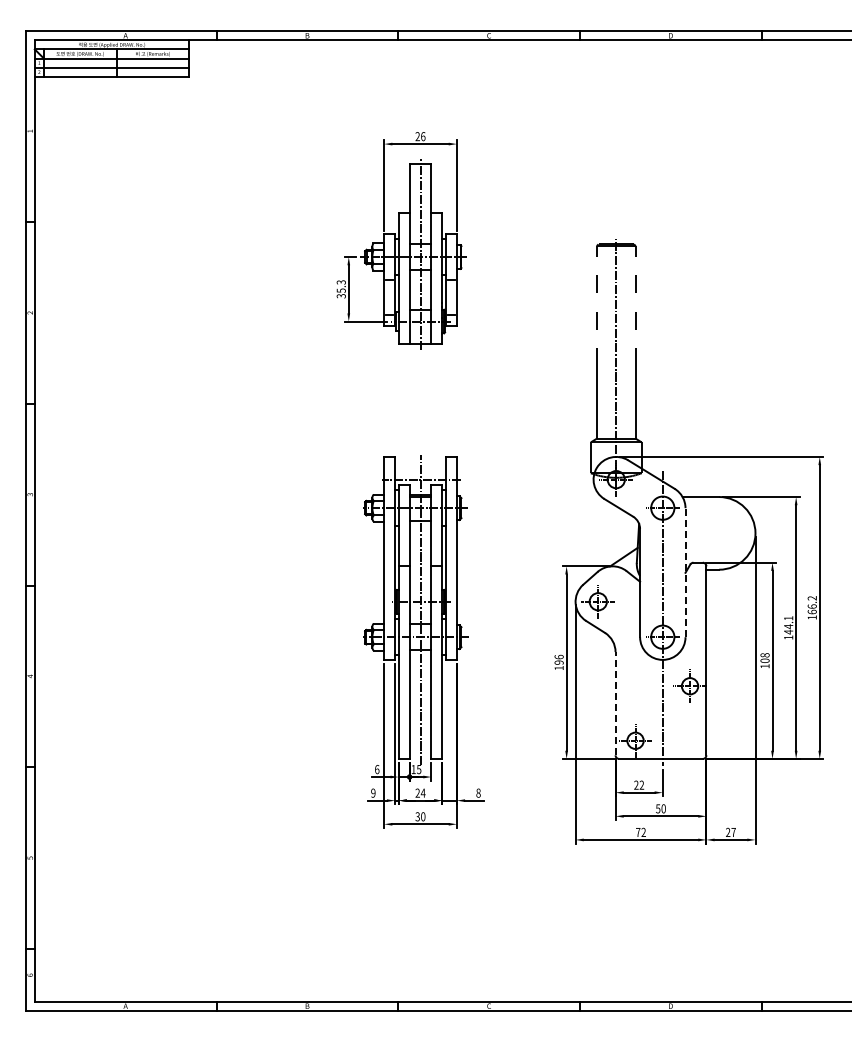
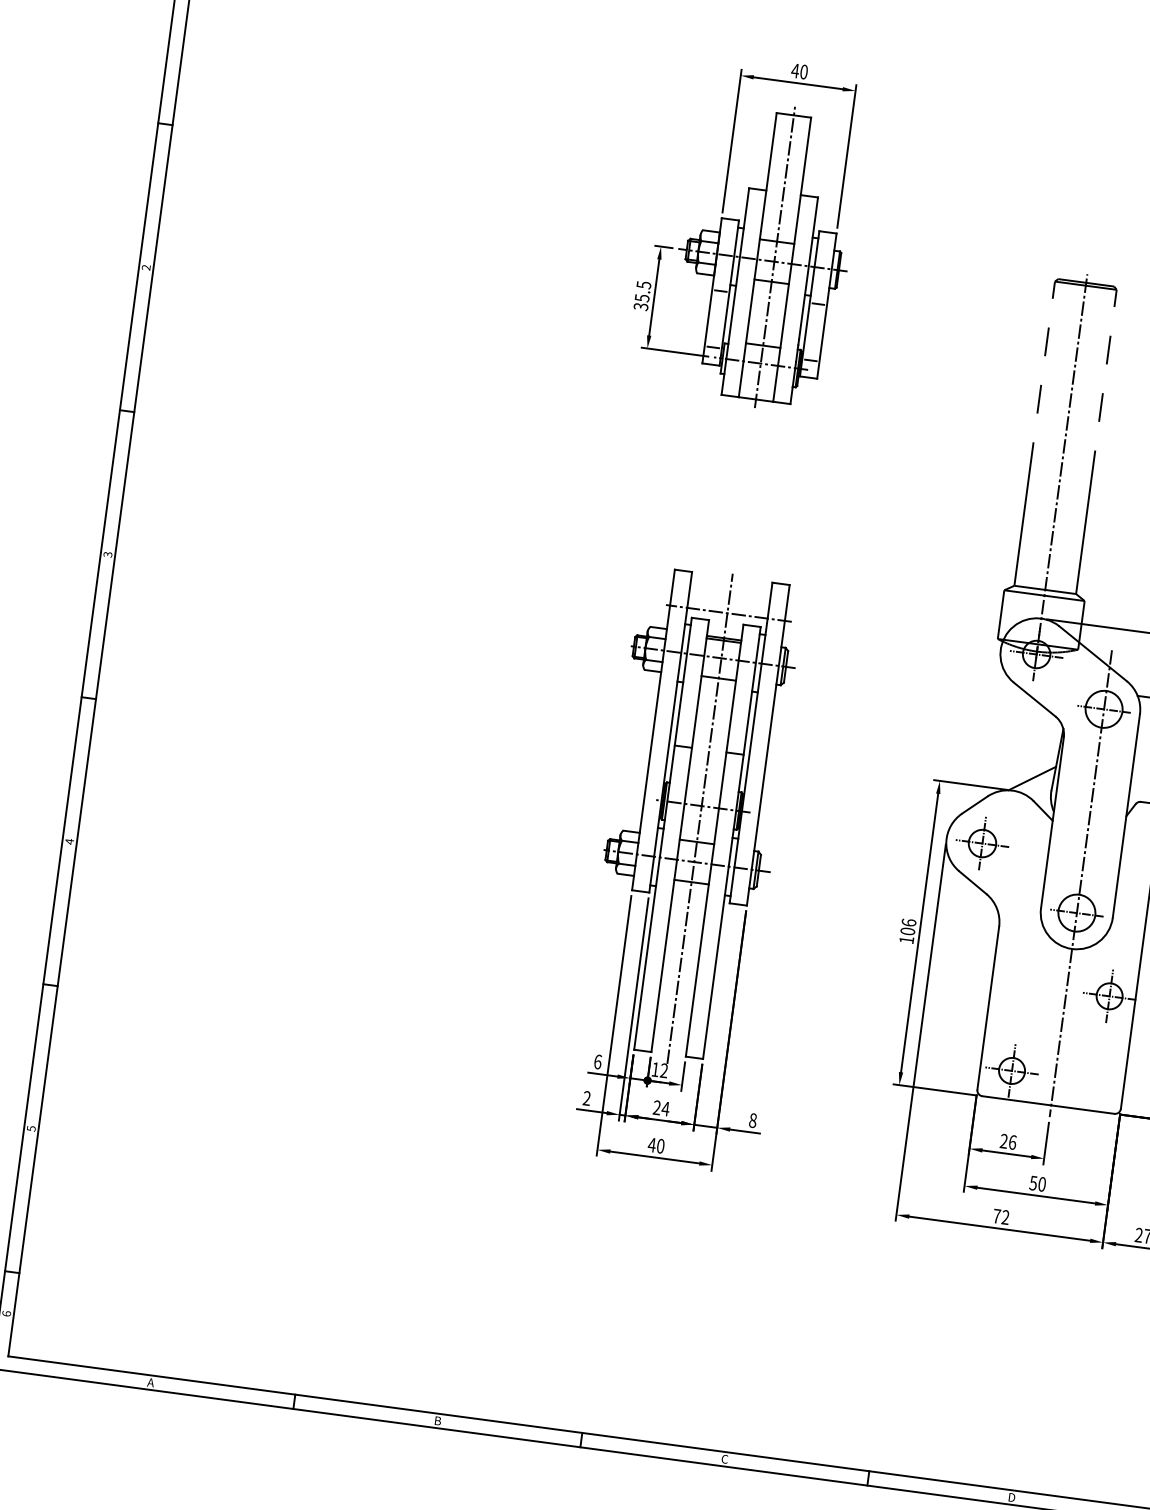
text: (420, 136) -> (799, 71), 26 -> 40
text: (340, 282) -> (642, 285), 35.3 -> 35.5
line: (685, 572) -> (1126, 815), dashed -> solid
text: (558, 662) -> (906, 931), 196 -> 106
line: (615, 703) -> (988, 1007), dashed -> solid
text: (419, 769) -> (664, 1070), 15 -> 12
text: (641, 784) -> (1012, 1141), 22 -> 26
text: (373, 793) -> (587, 1098), 9 -> 2
text: (417, 816) -> (651, 1144), 30 -> 40

